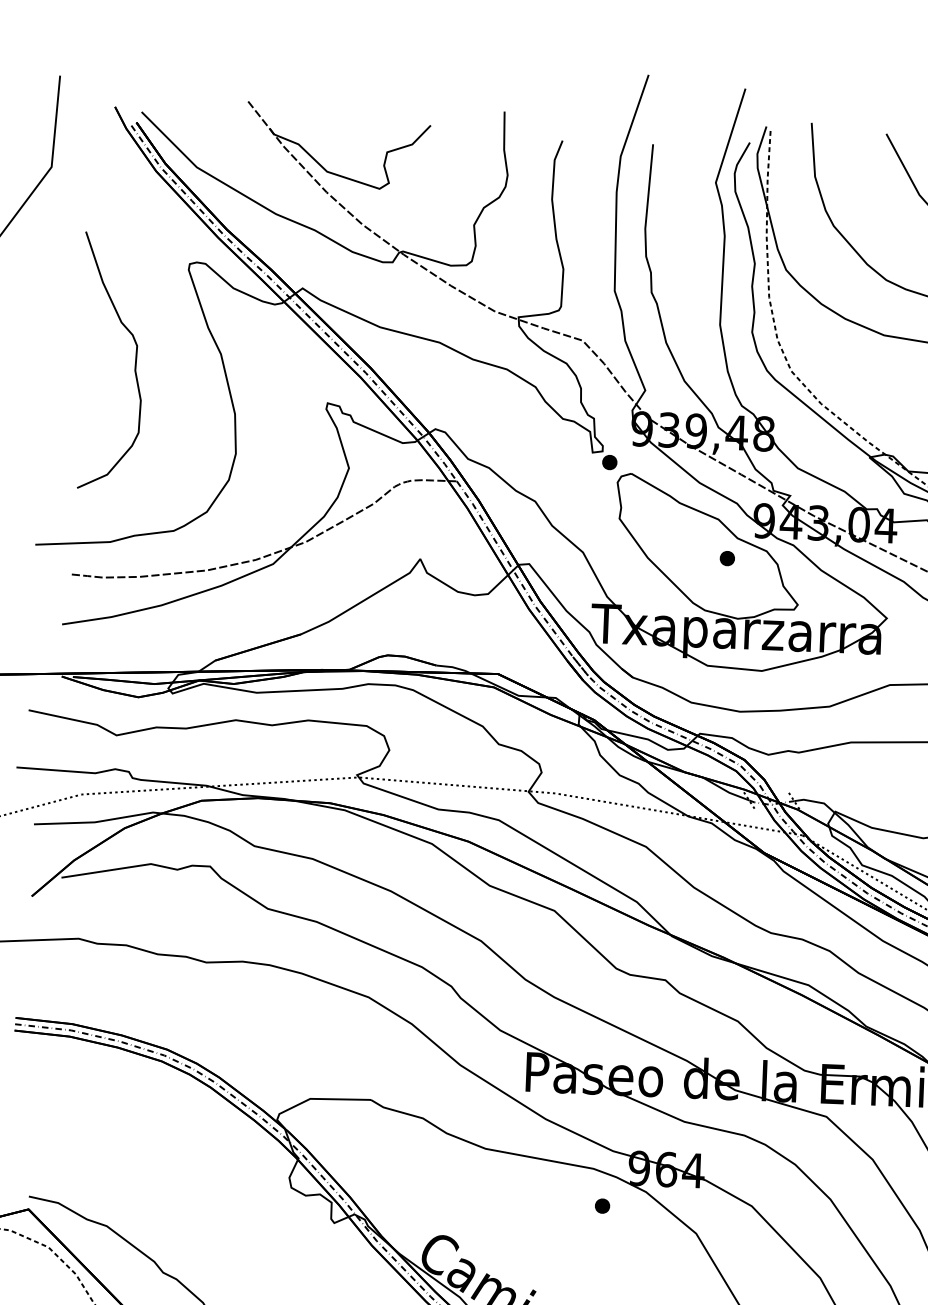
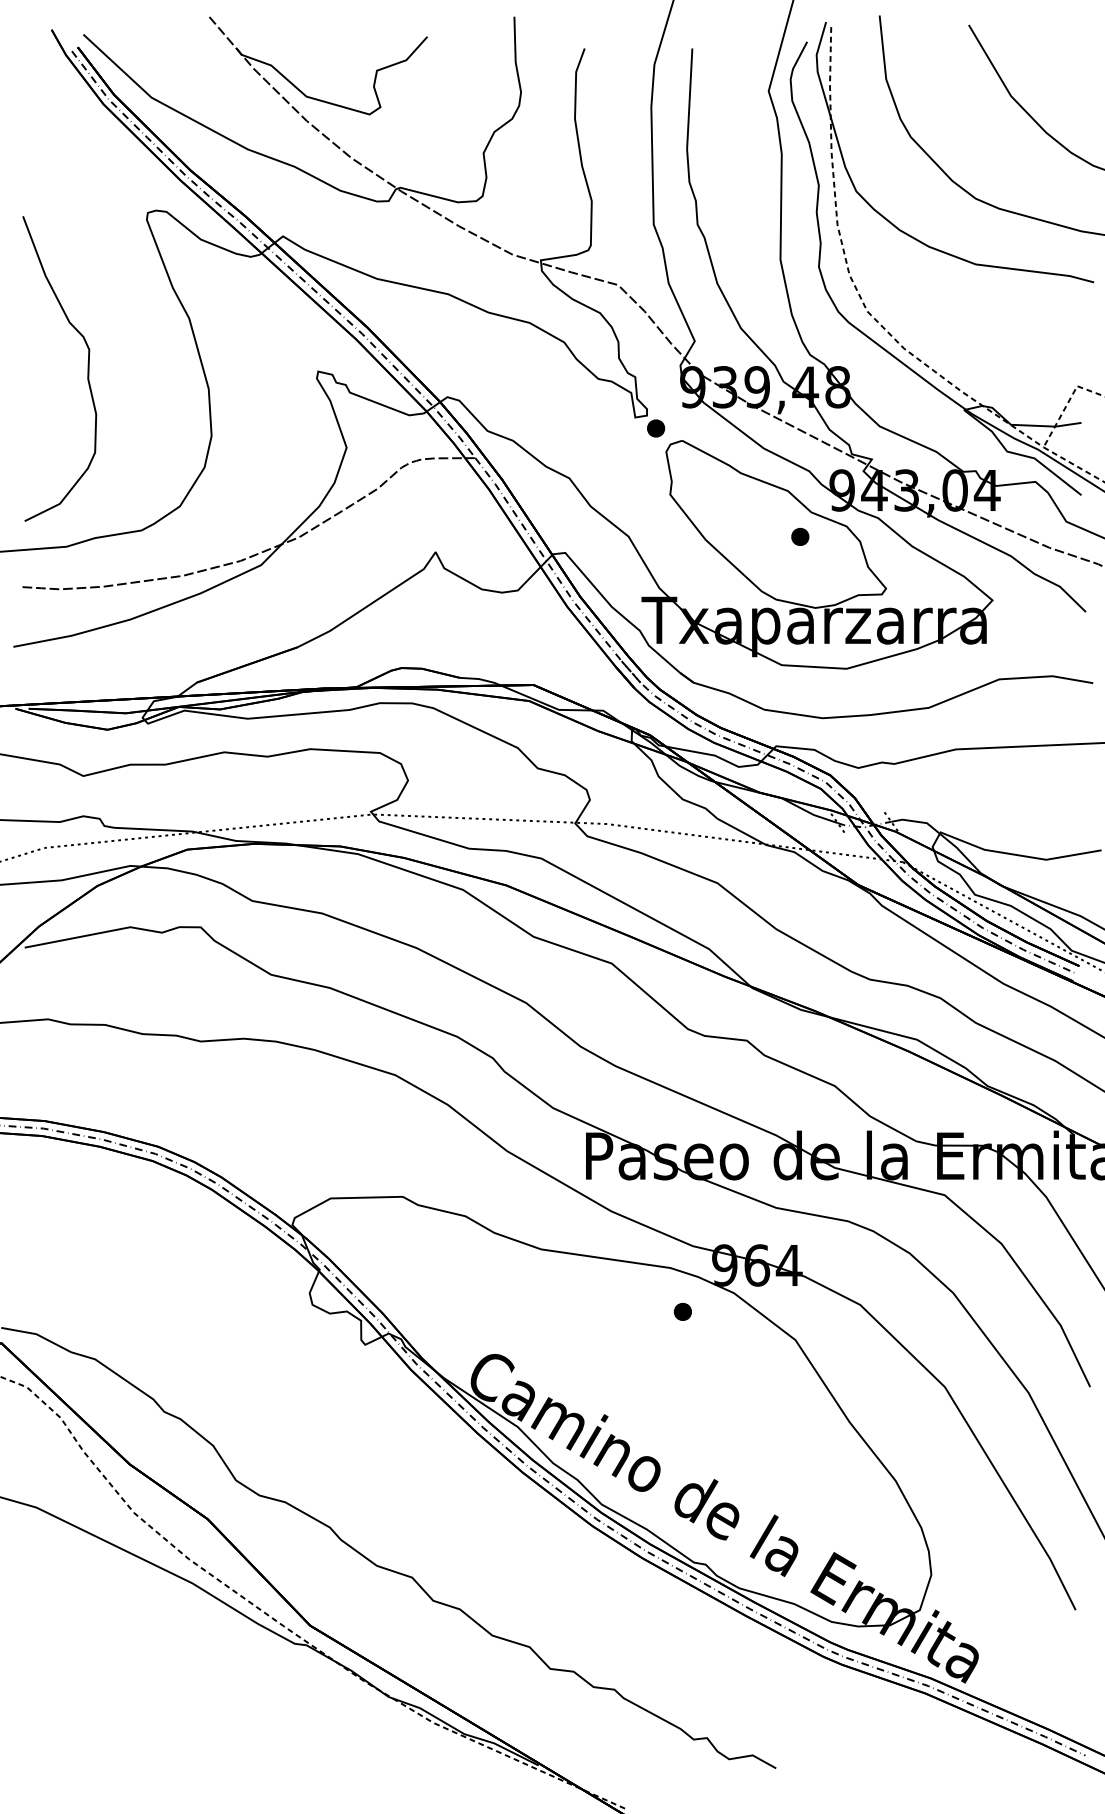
curve: (135, 361) -> (87, 368), moved

